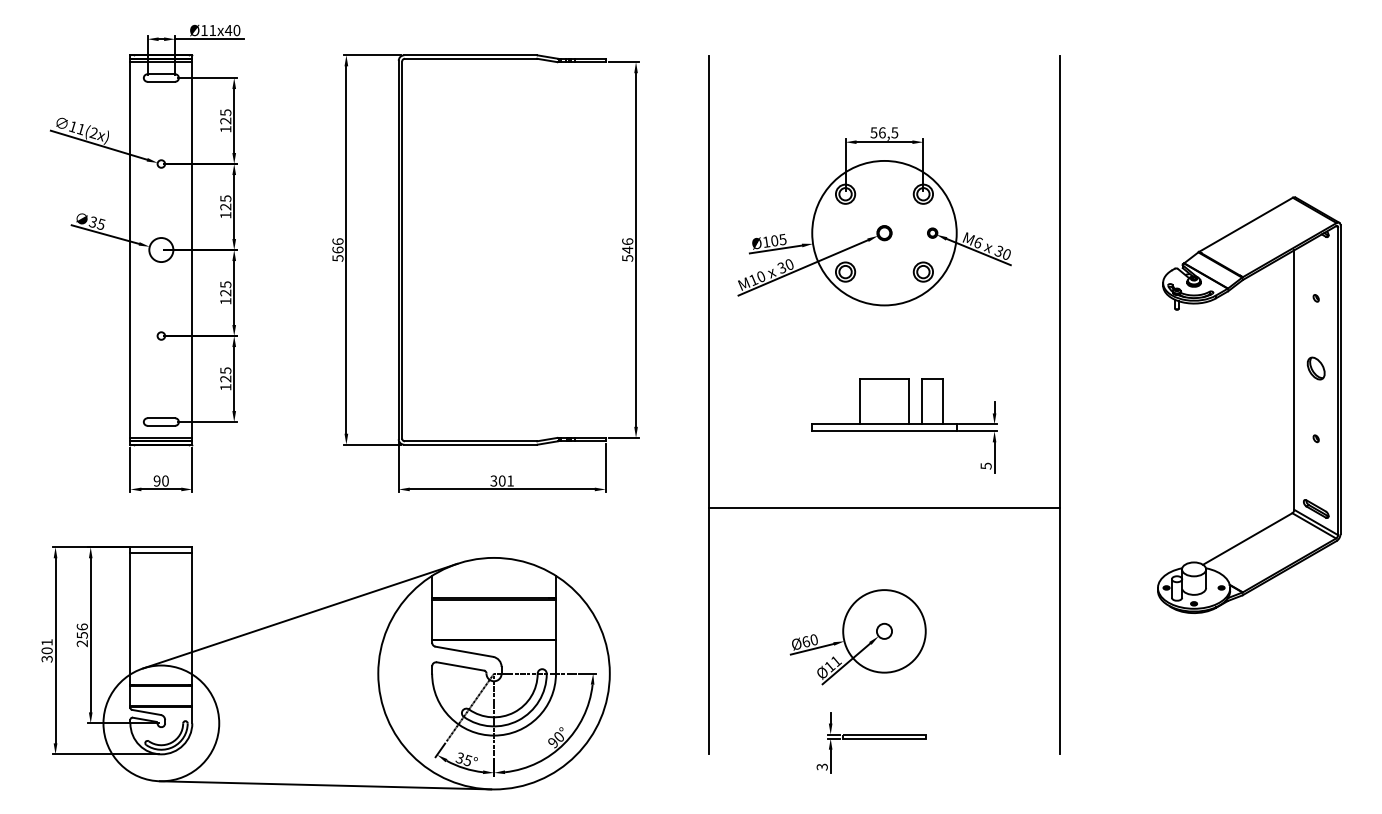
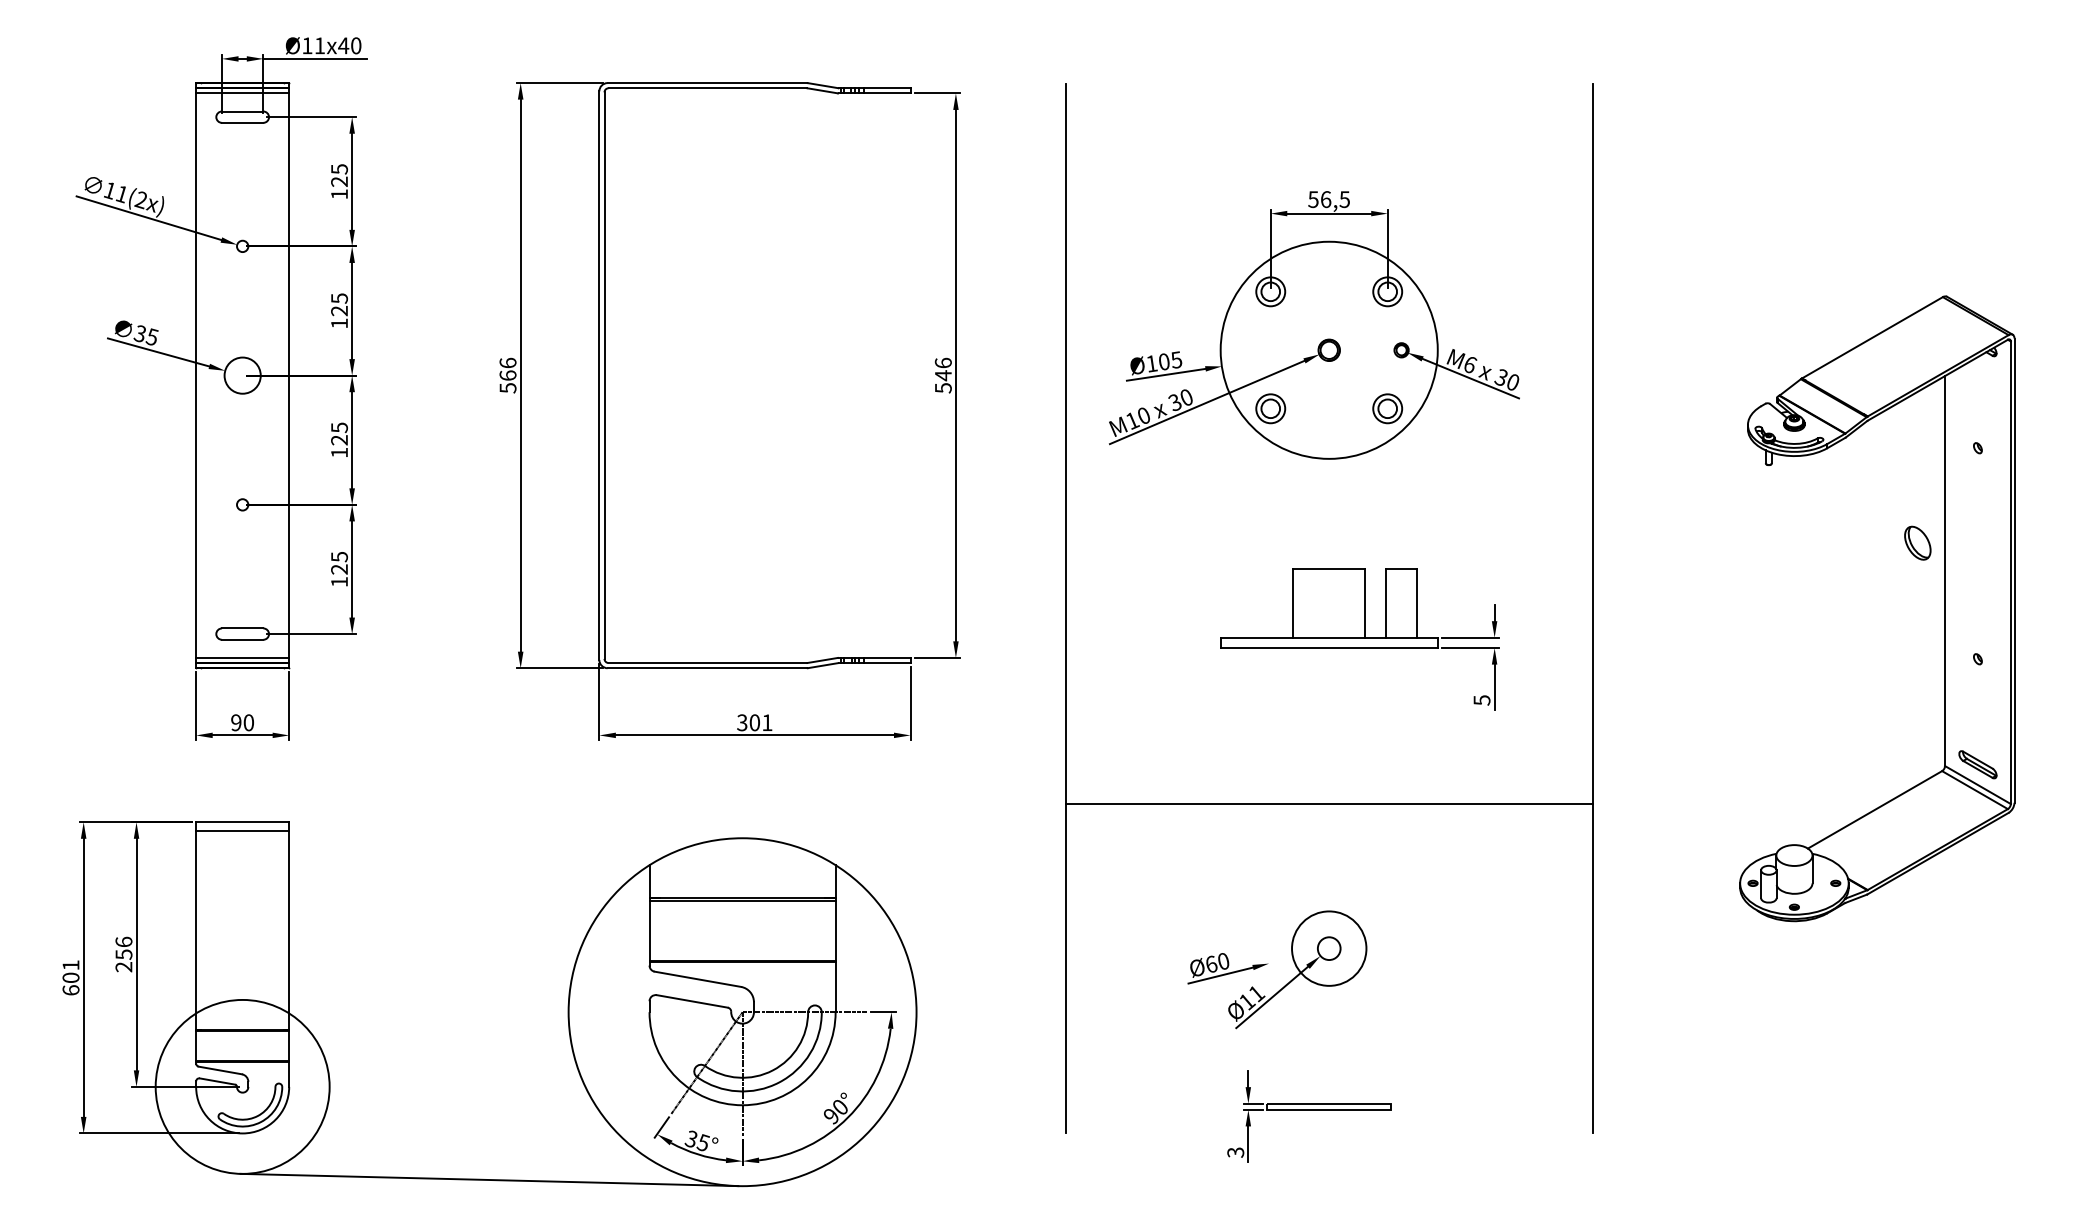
part: (1315, 368) -> (1916, 543), moved
line: (884, 508) -> (1329, 804), moved
line: (300, 615) -> (451, 924), removed
circle: (884, 631) -> (1329, 948), size x0.6
text: (46, 658) -> (70, 989), 301 -> 601

